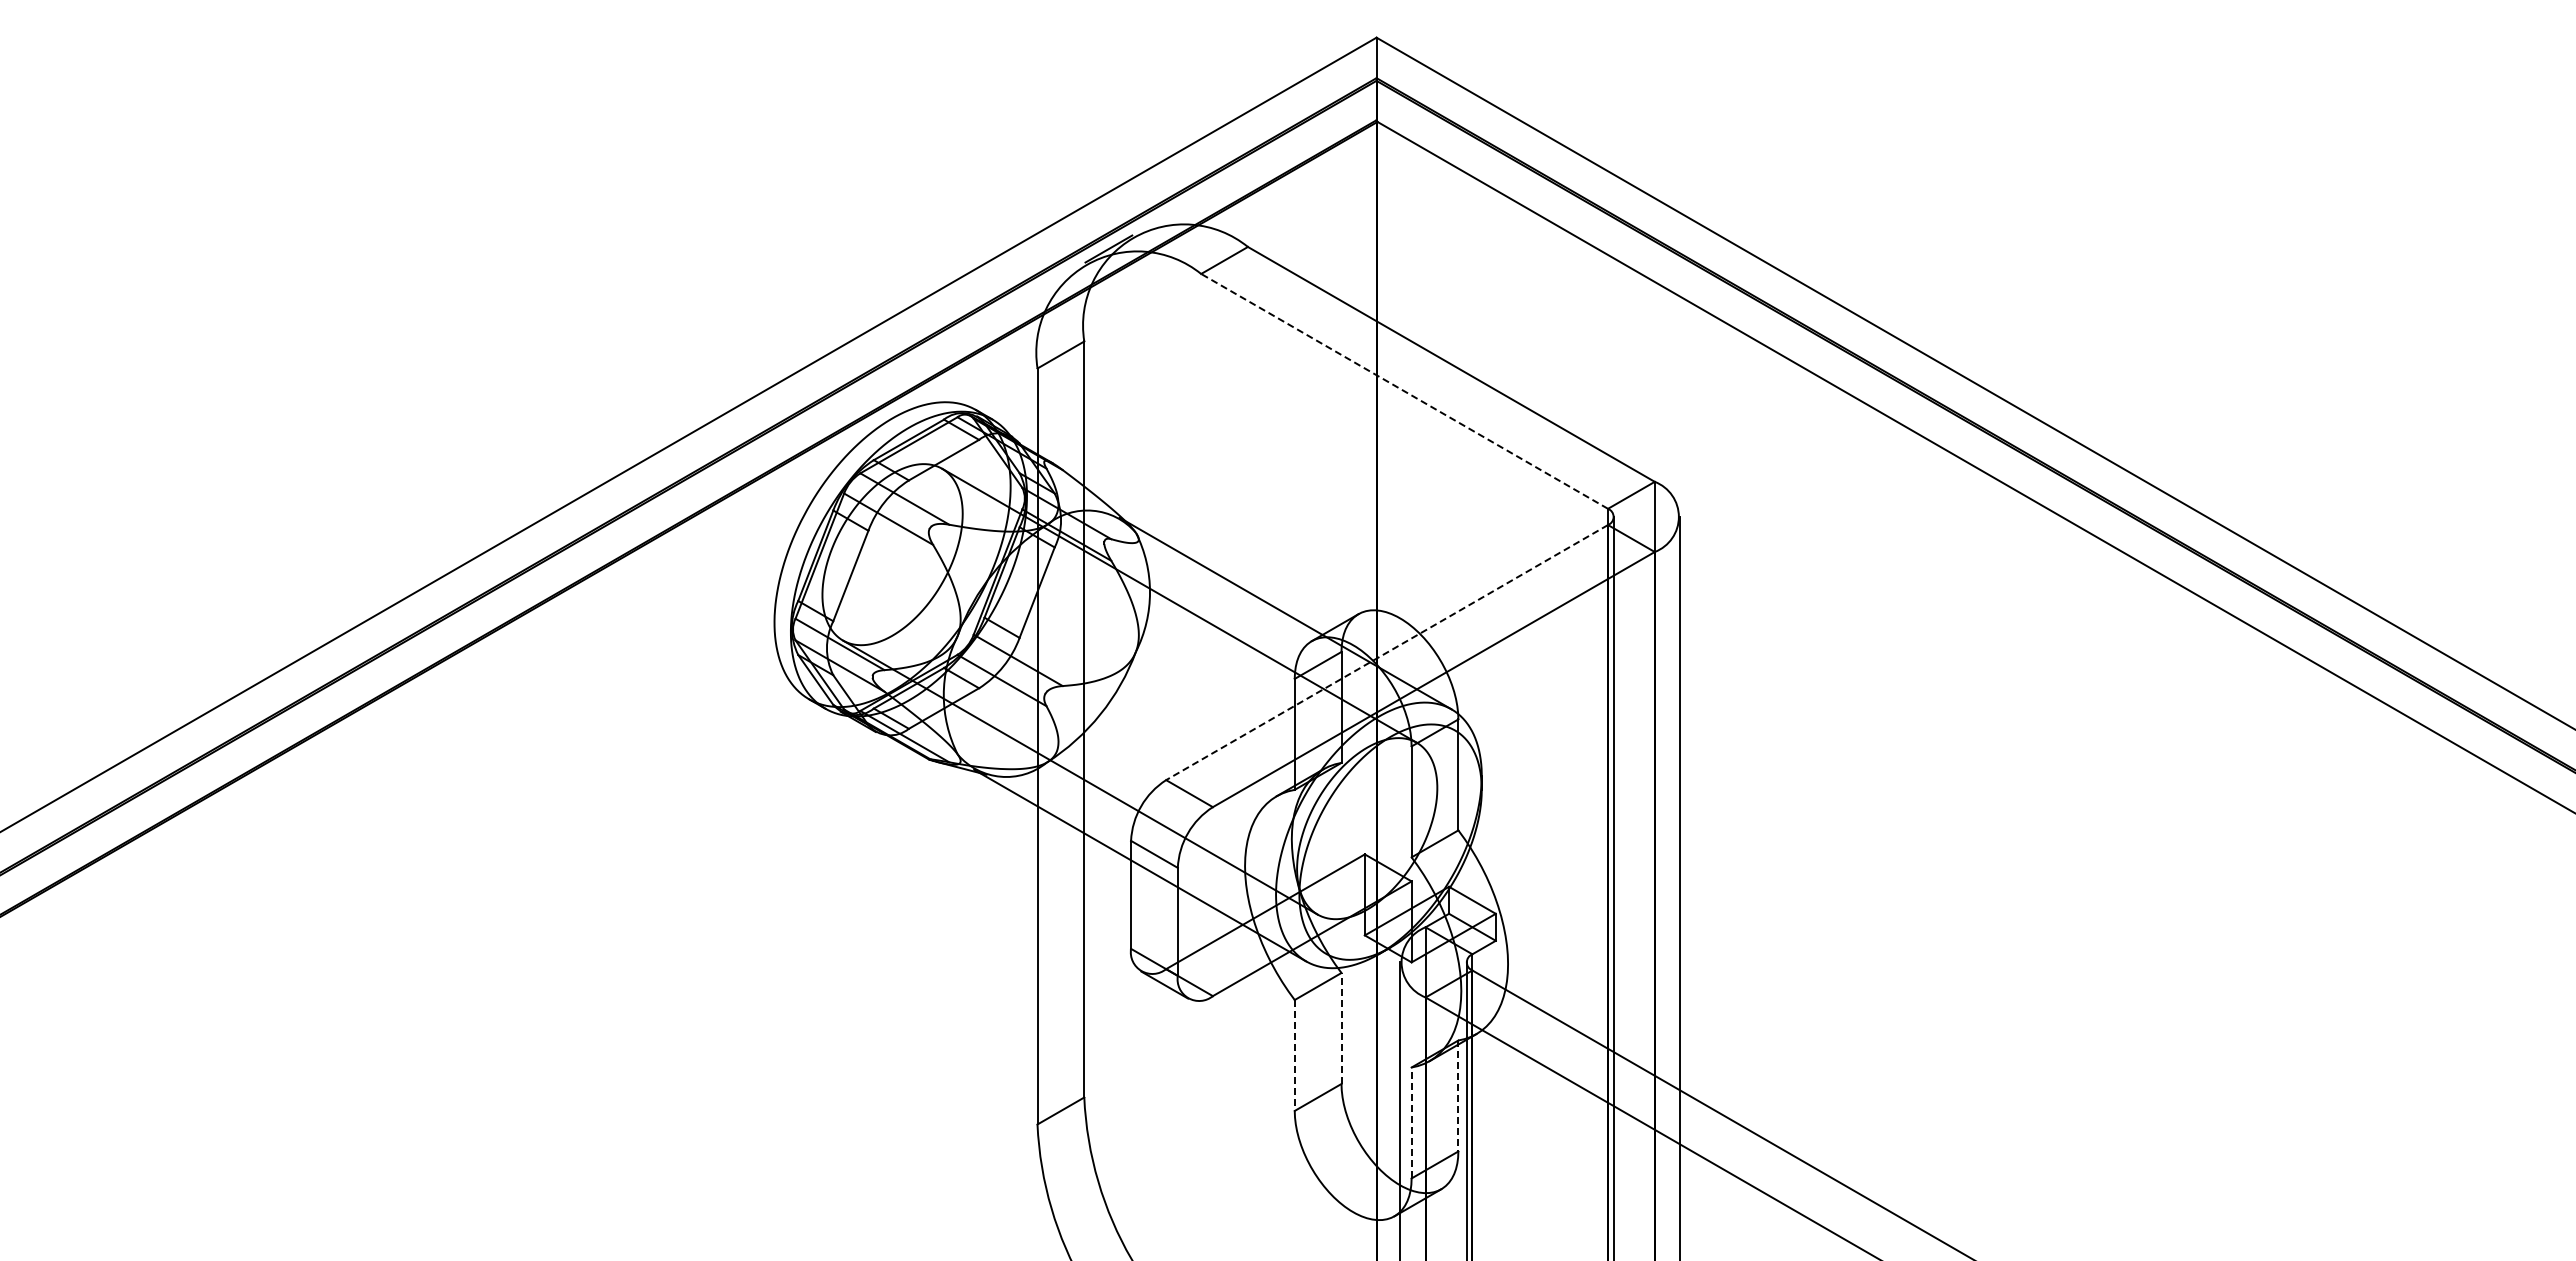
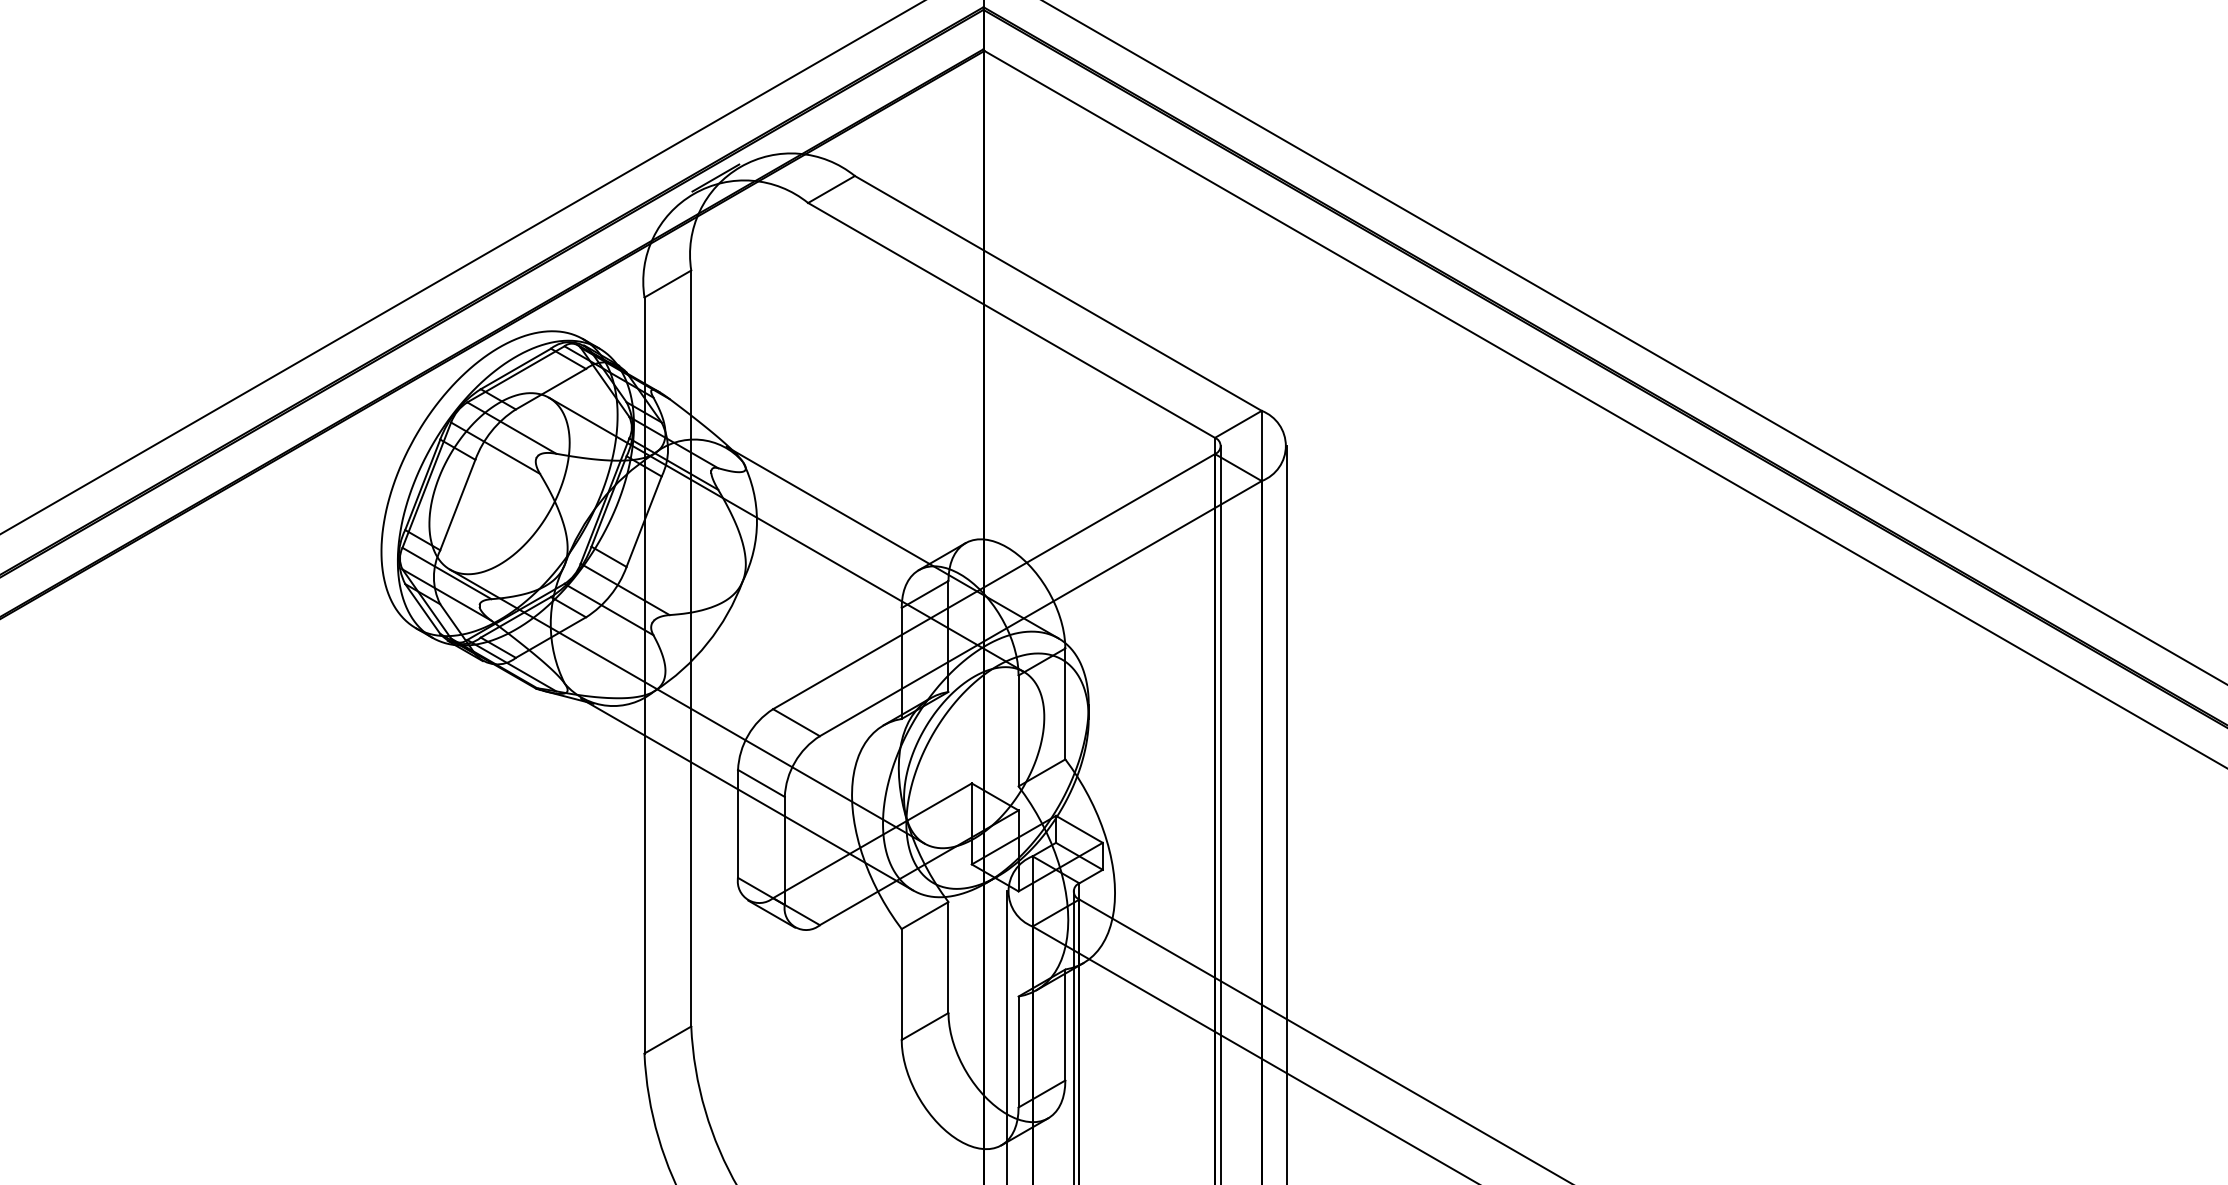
line: (1404, 391) -> (1011, 320), dashed -> solid
line: (1386, 652) -> (993, 581), dashed -> solid
line: (1341, 1027) -> (948, 956), dashed -> solid
line: (1294, 1055) -> (901, 984), dashed -> solid
line: (1458, 1096) -> (1065, 1025), dashed -> solid
line: (1411, 1122) -> (1018, 1051), dashed -> solid

